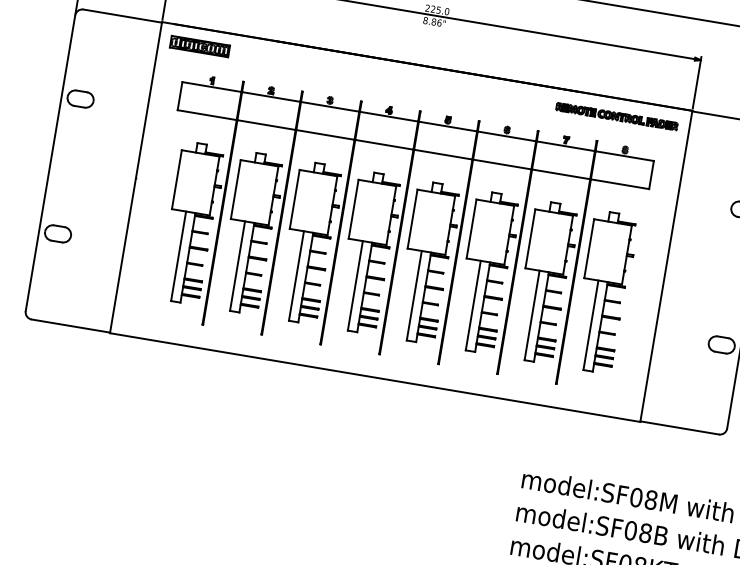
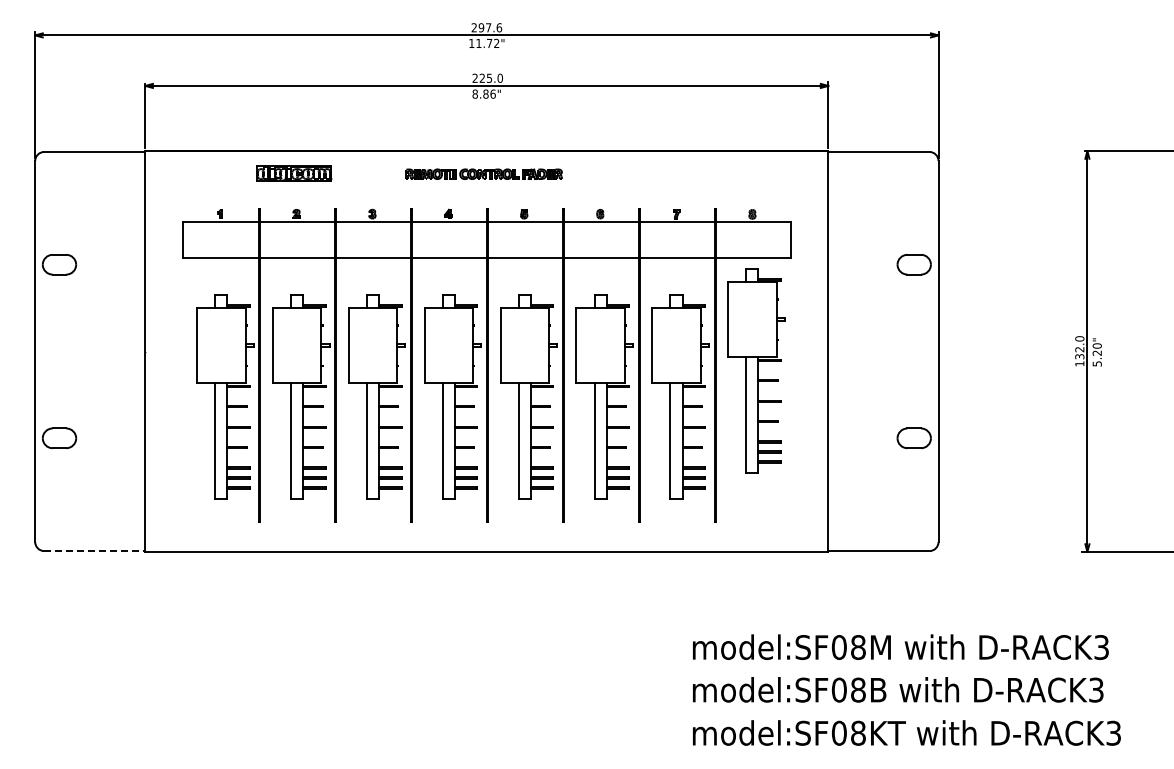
part: (200, 46) -> (294, 173), moved
part: (616, 115) -> (483, 173), moved
part: (604, 291) -> (756, 370), moved
line: (70, 326) -> (94, 551), solid -> dashed

